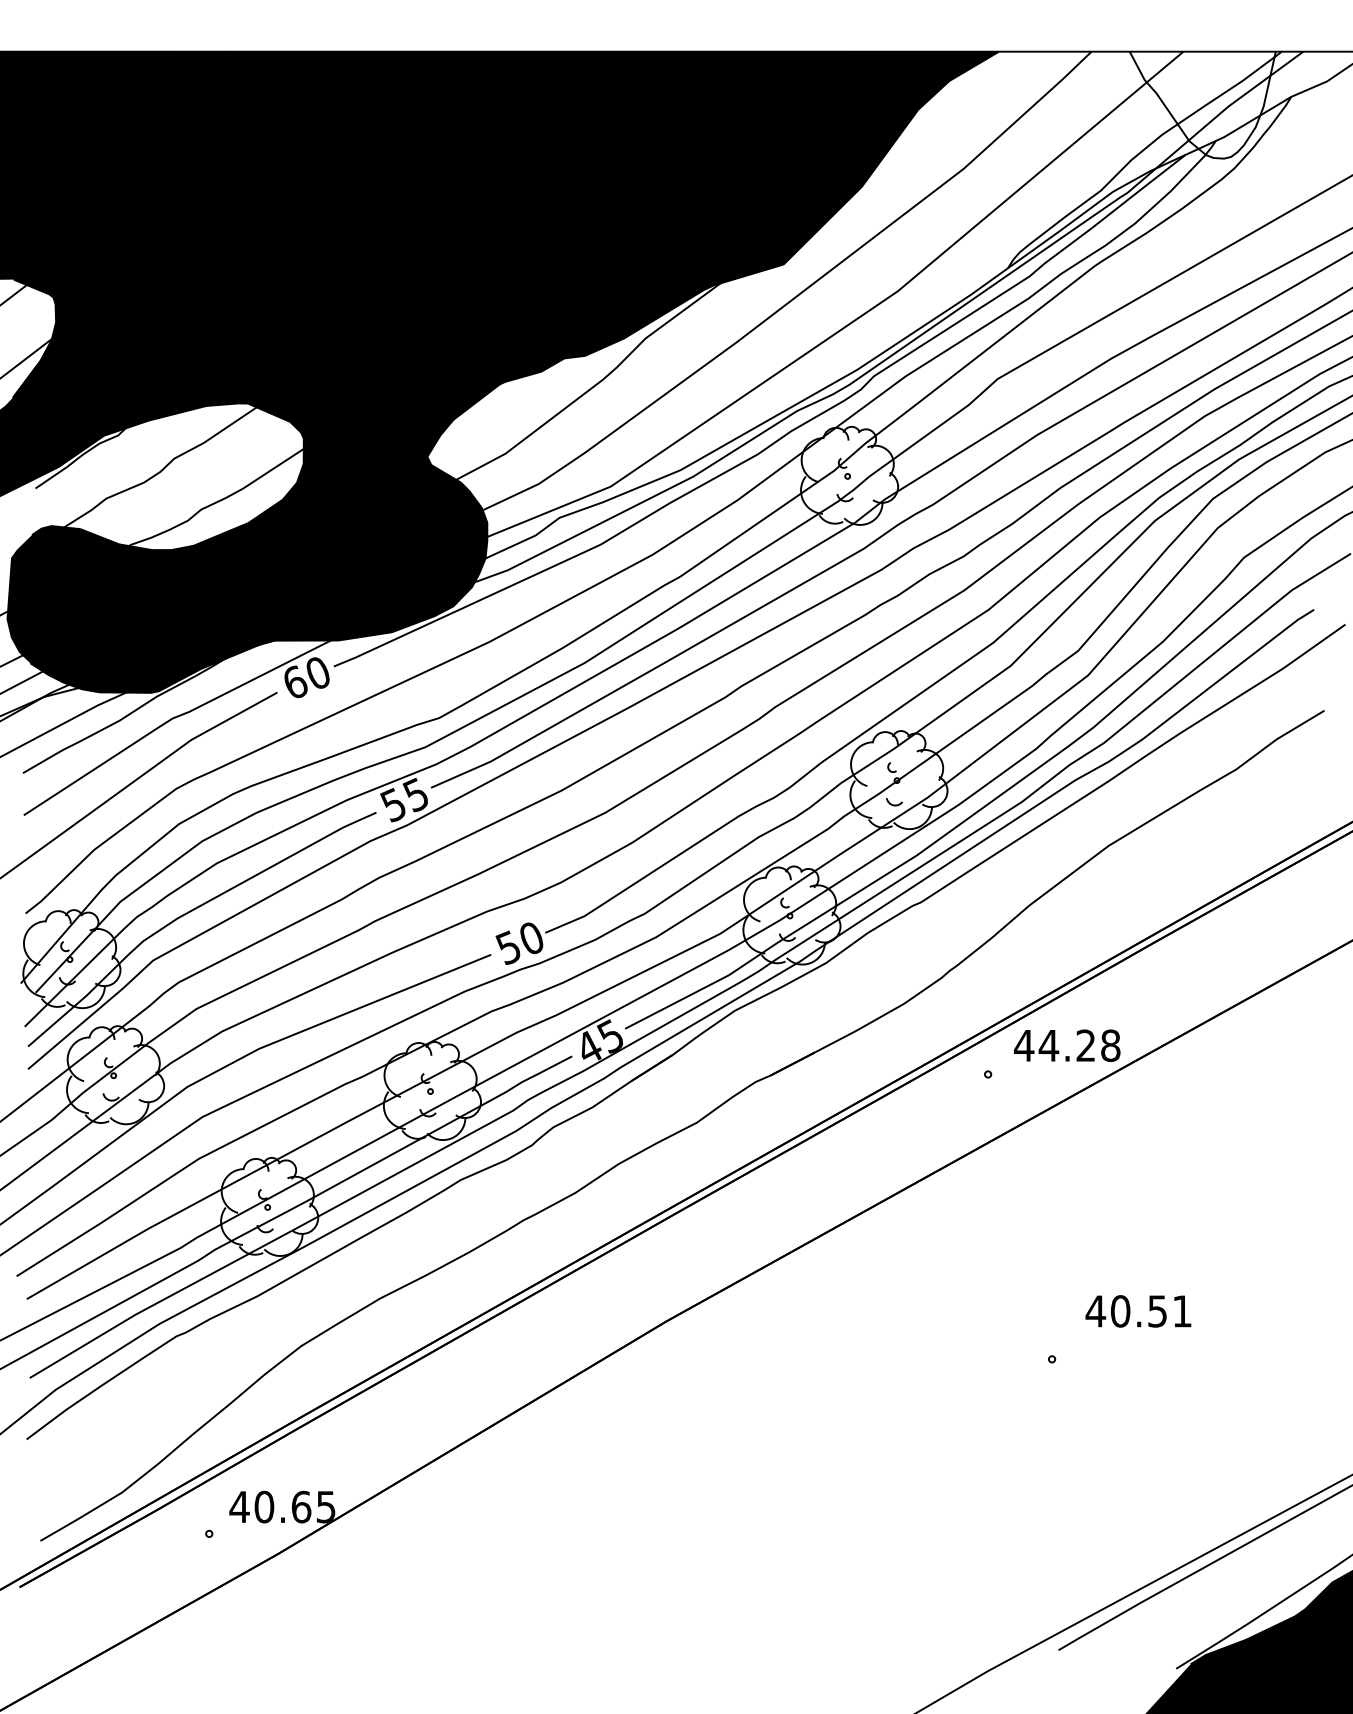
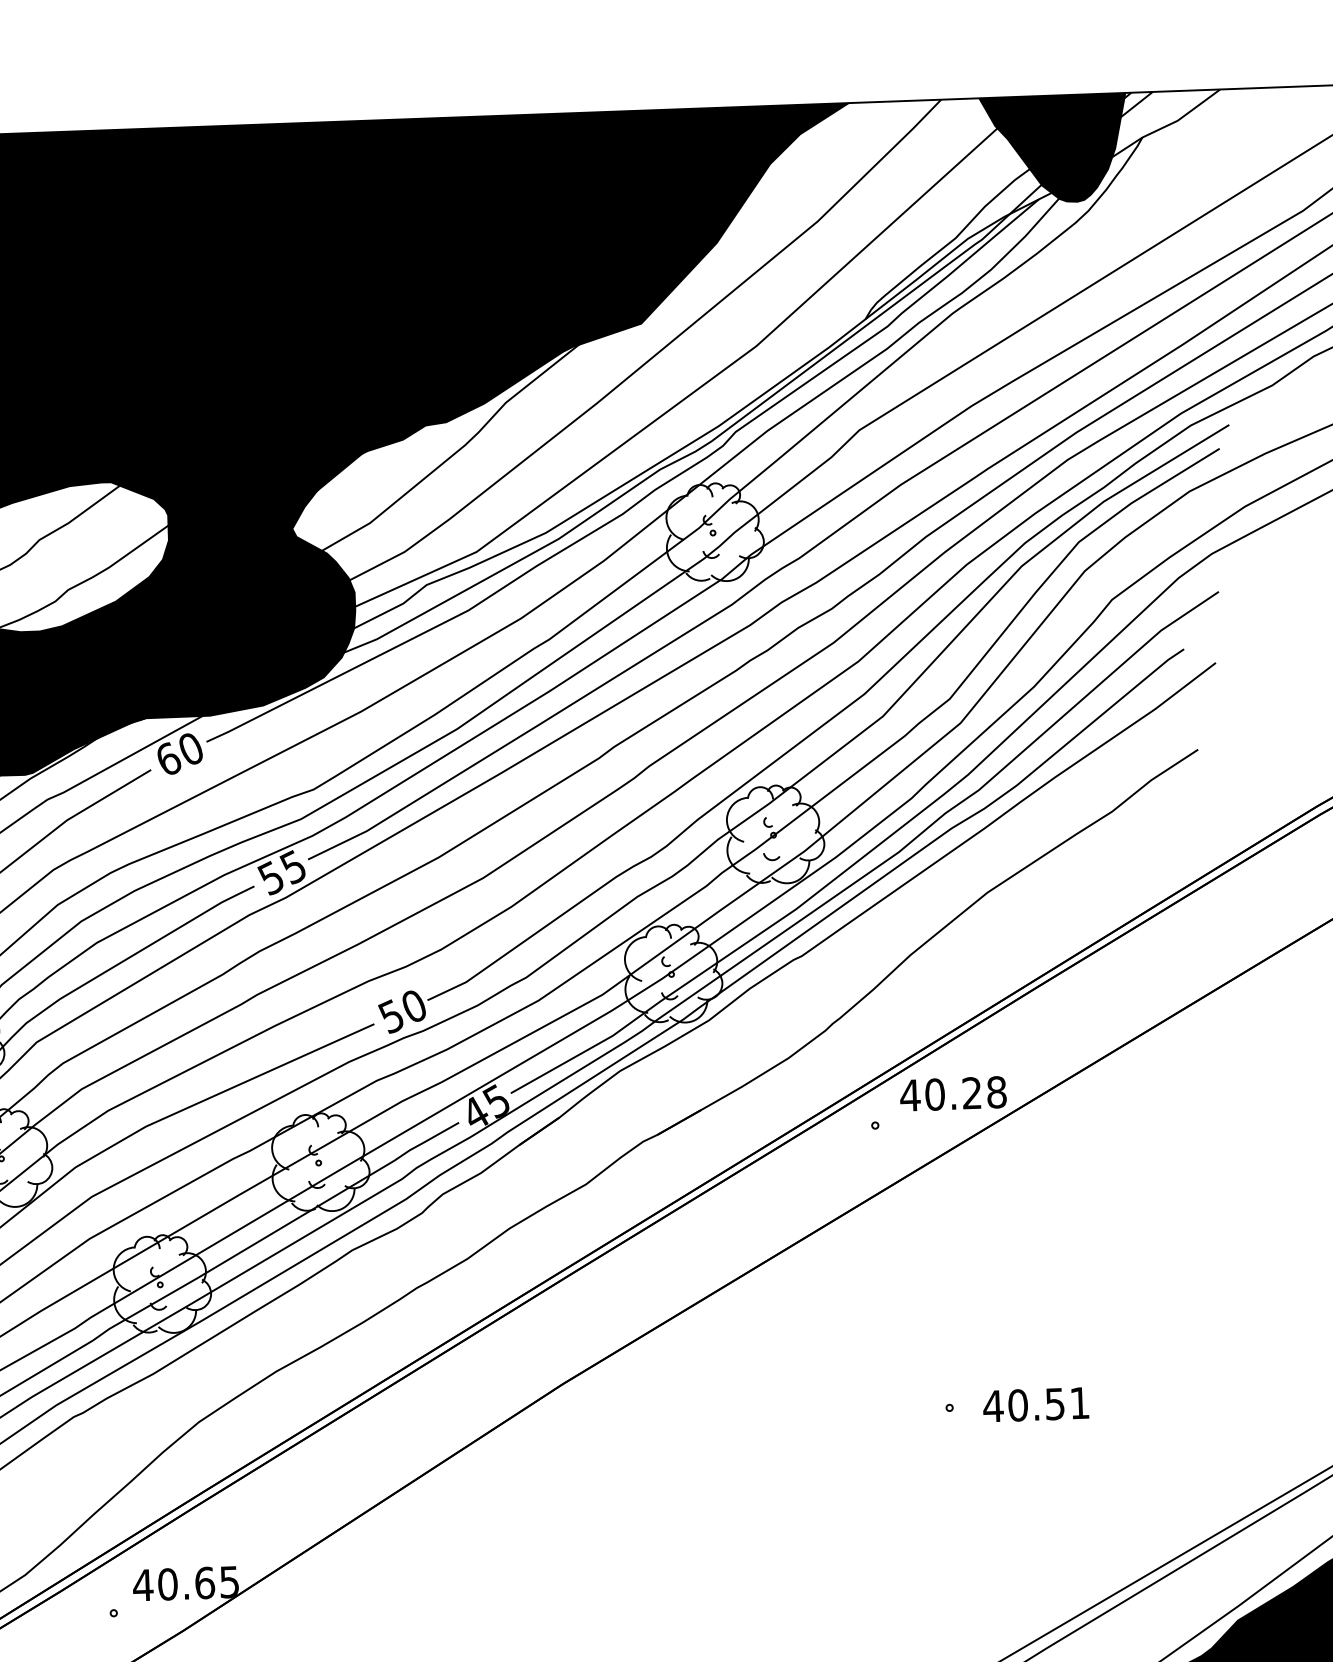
fill: (1202, 104) -> (1053, 148), added
text: (1048, 1045) -> (934, 1094), 44.28 -> 40.28
text: (1138, 1311) -> (1036, 1404), moved

